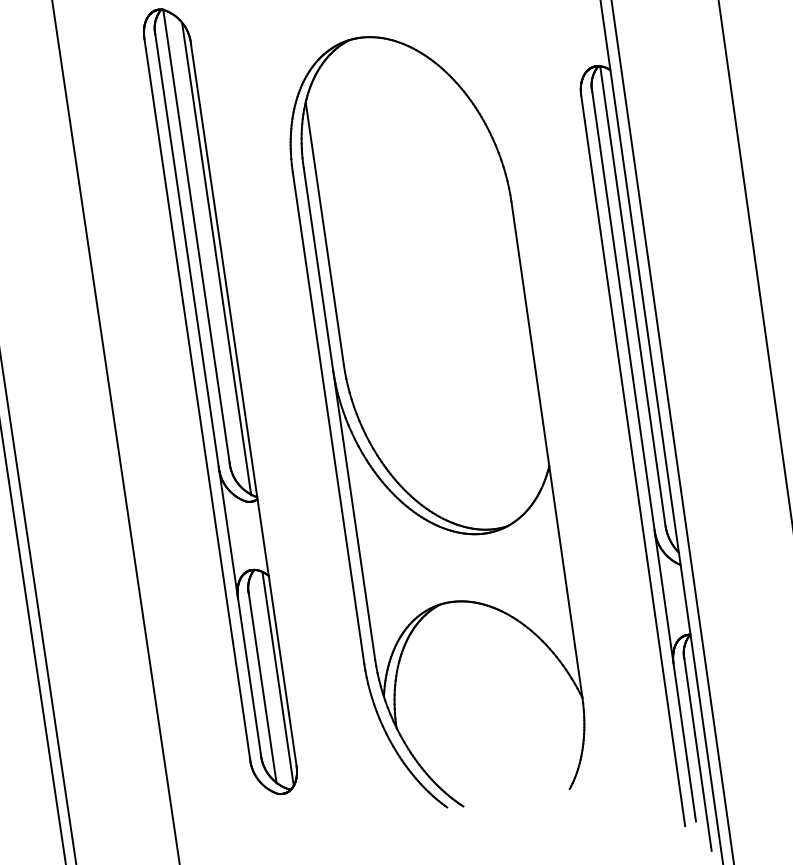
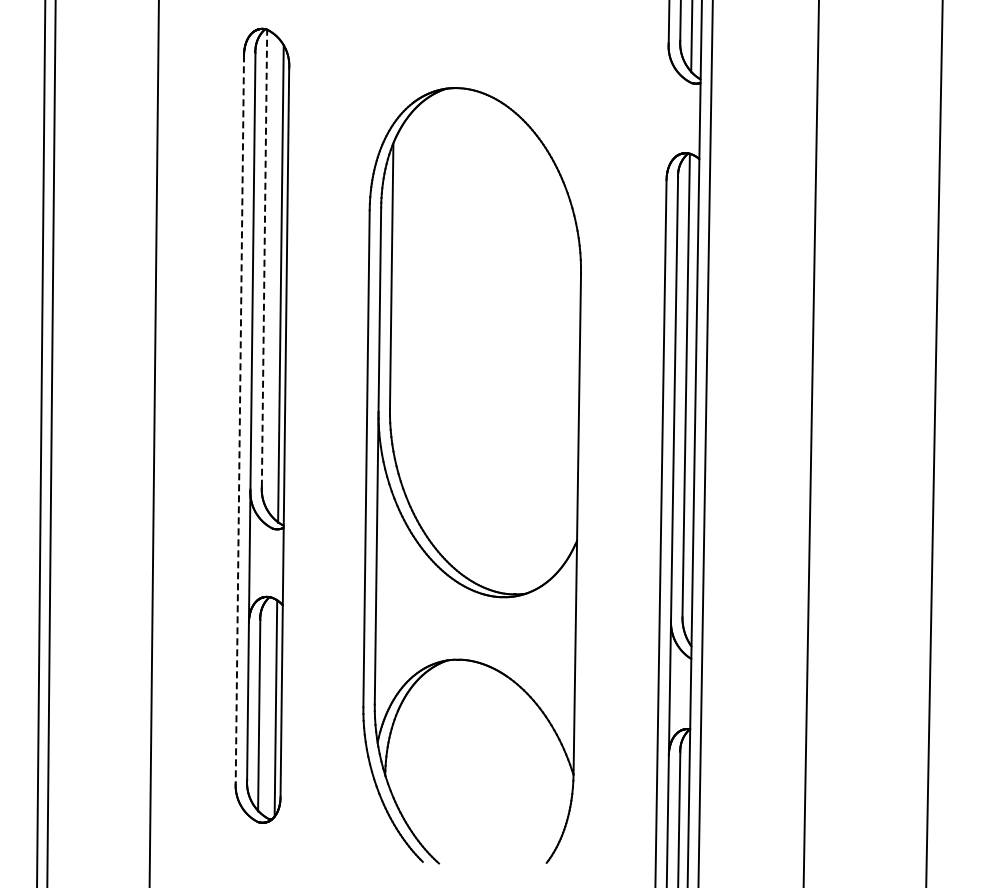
line: (196, 236) -> (264, 258), solid -> dashed
line: (196, 399) -> (239, 419), solid -> dashed

